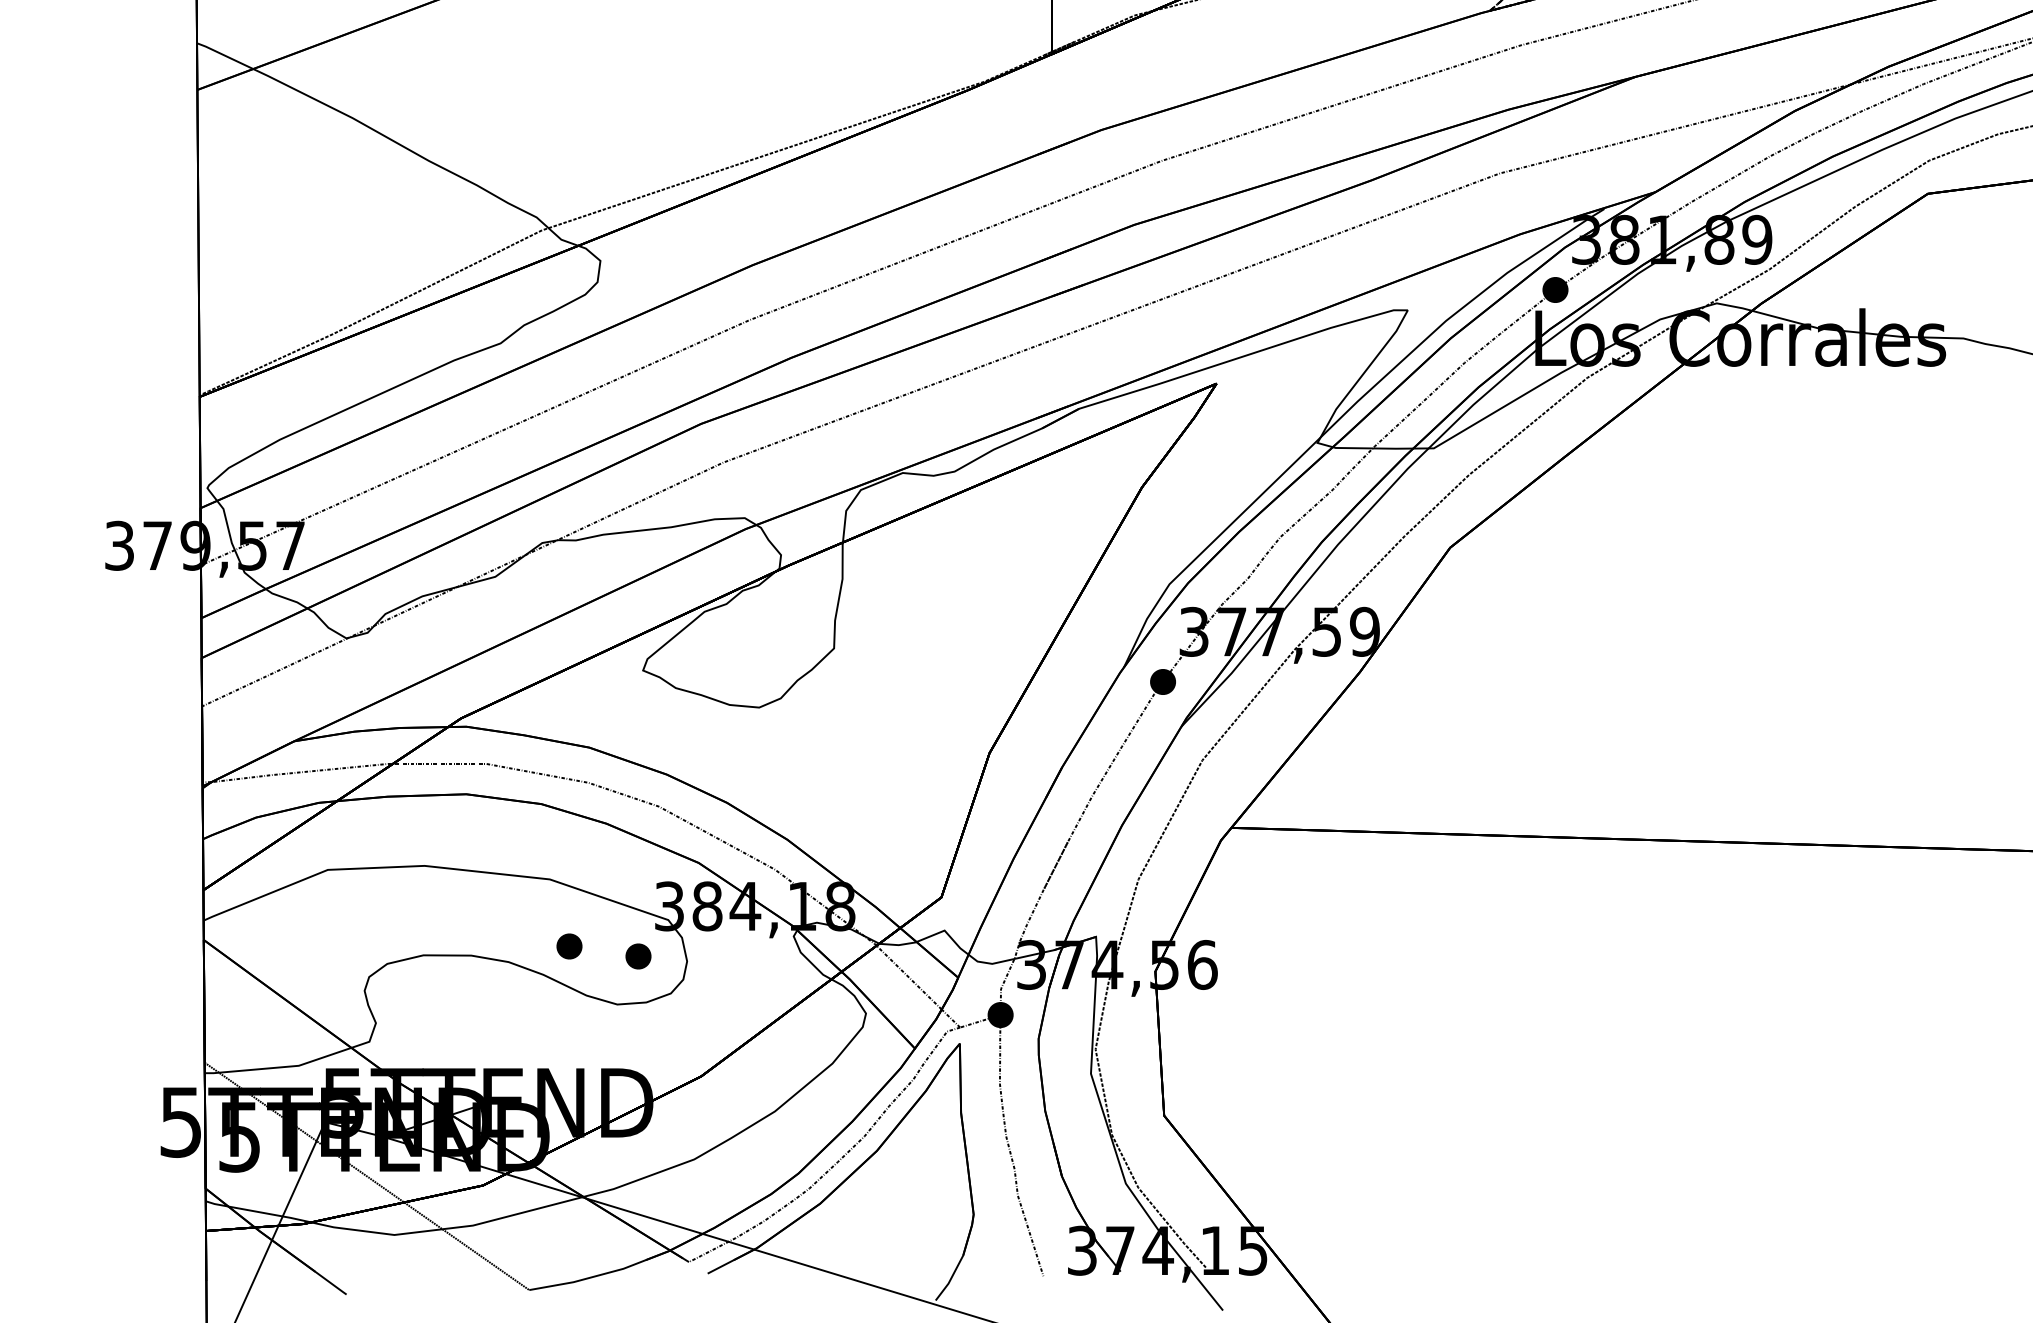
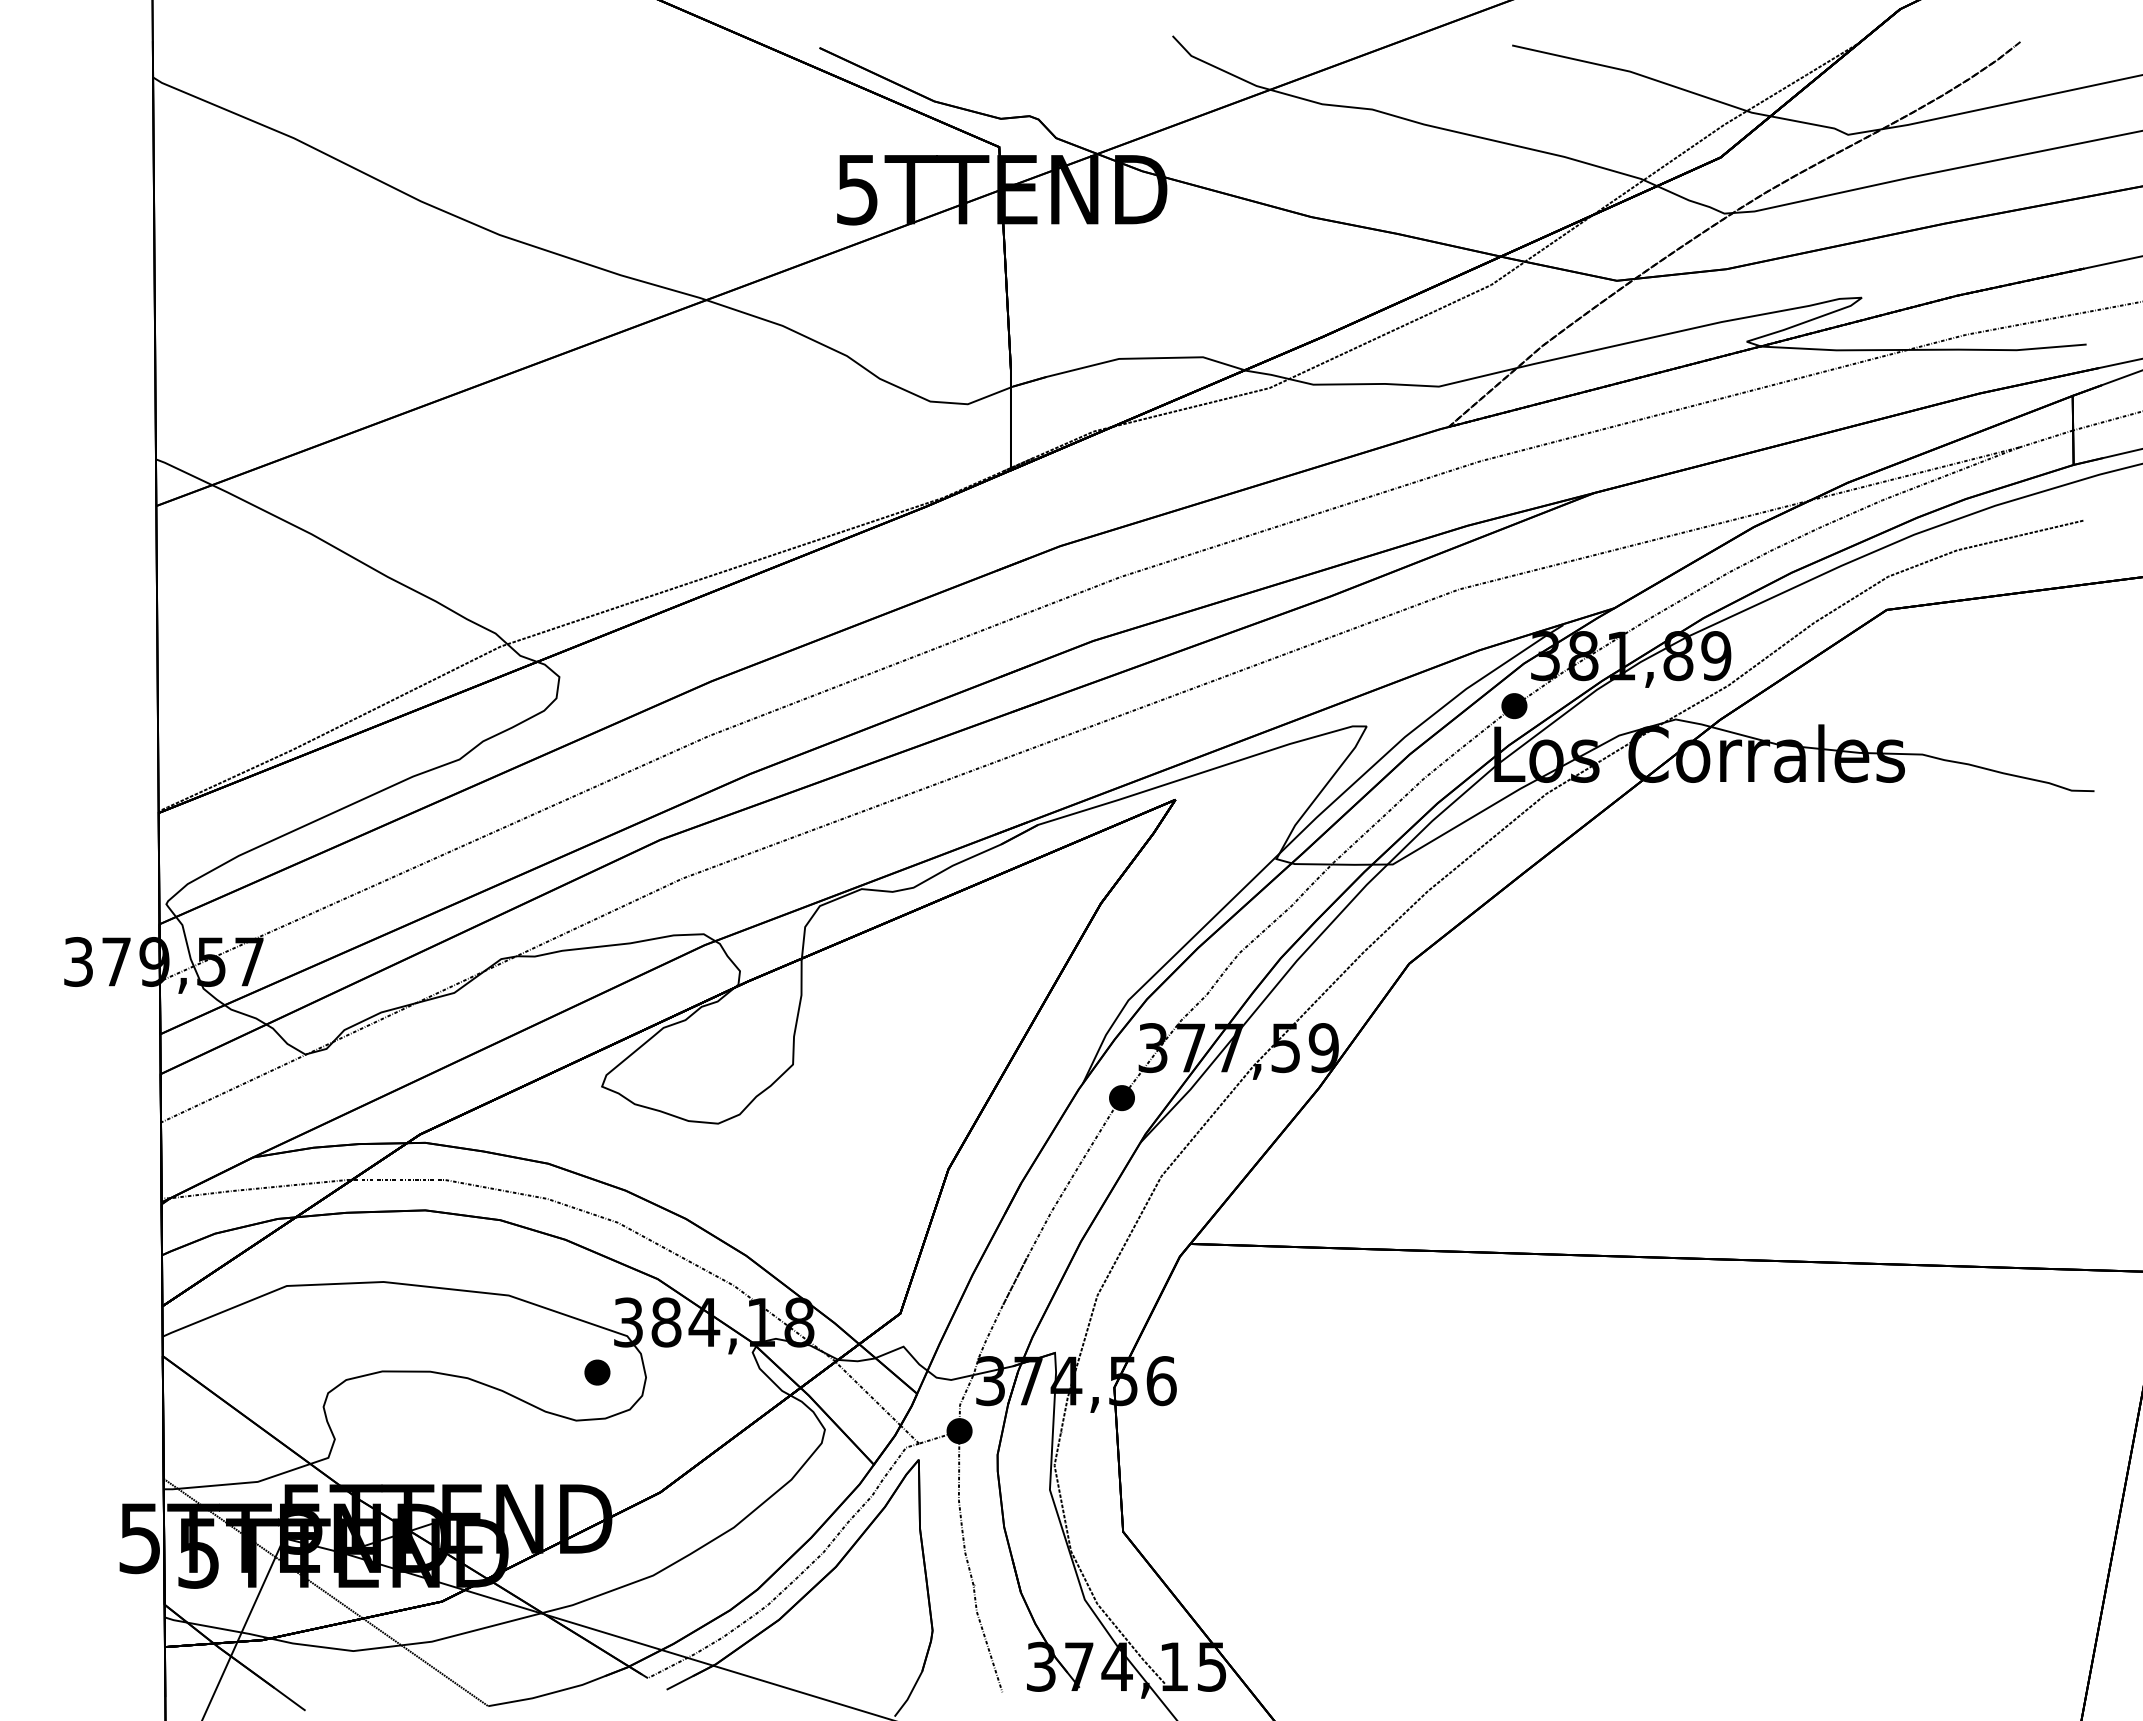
part: (569, 946) -> (528, 1362), removed

